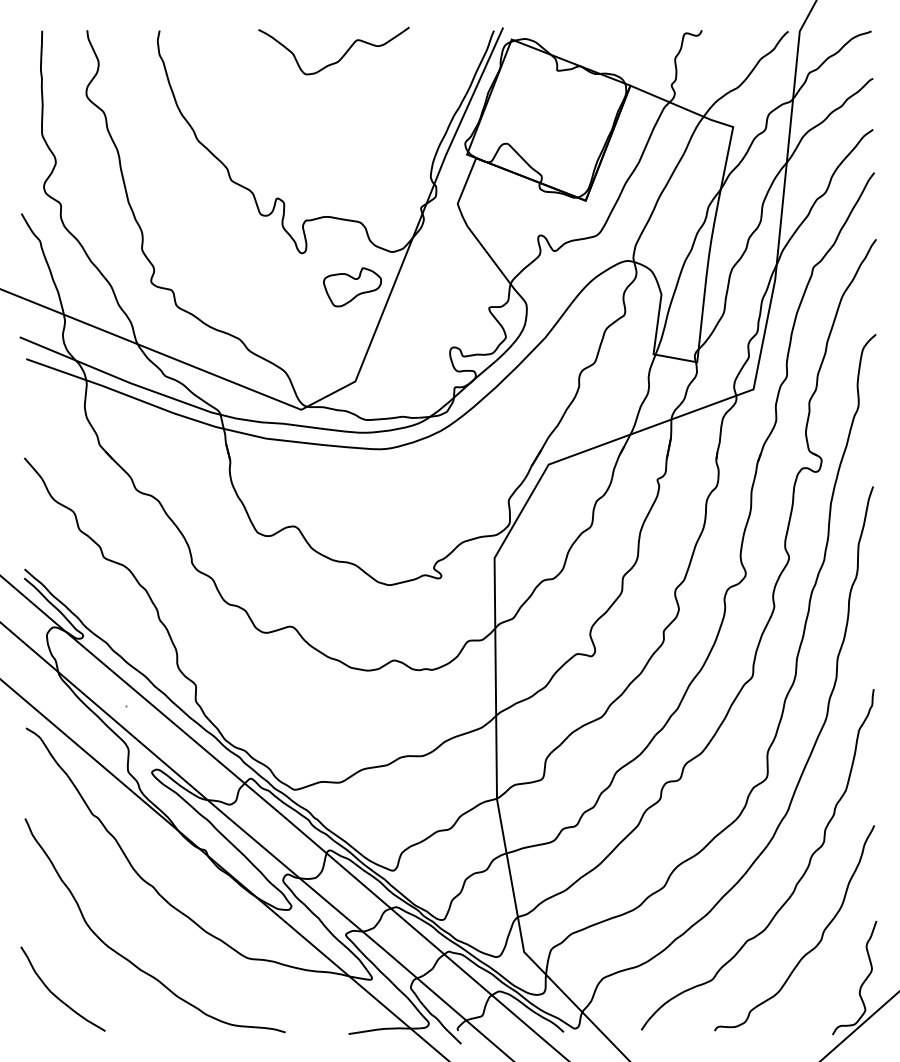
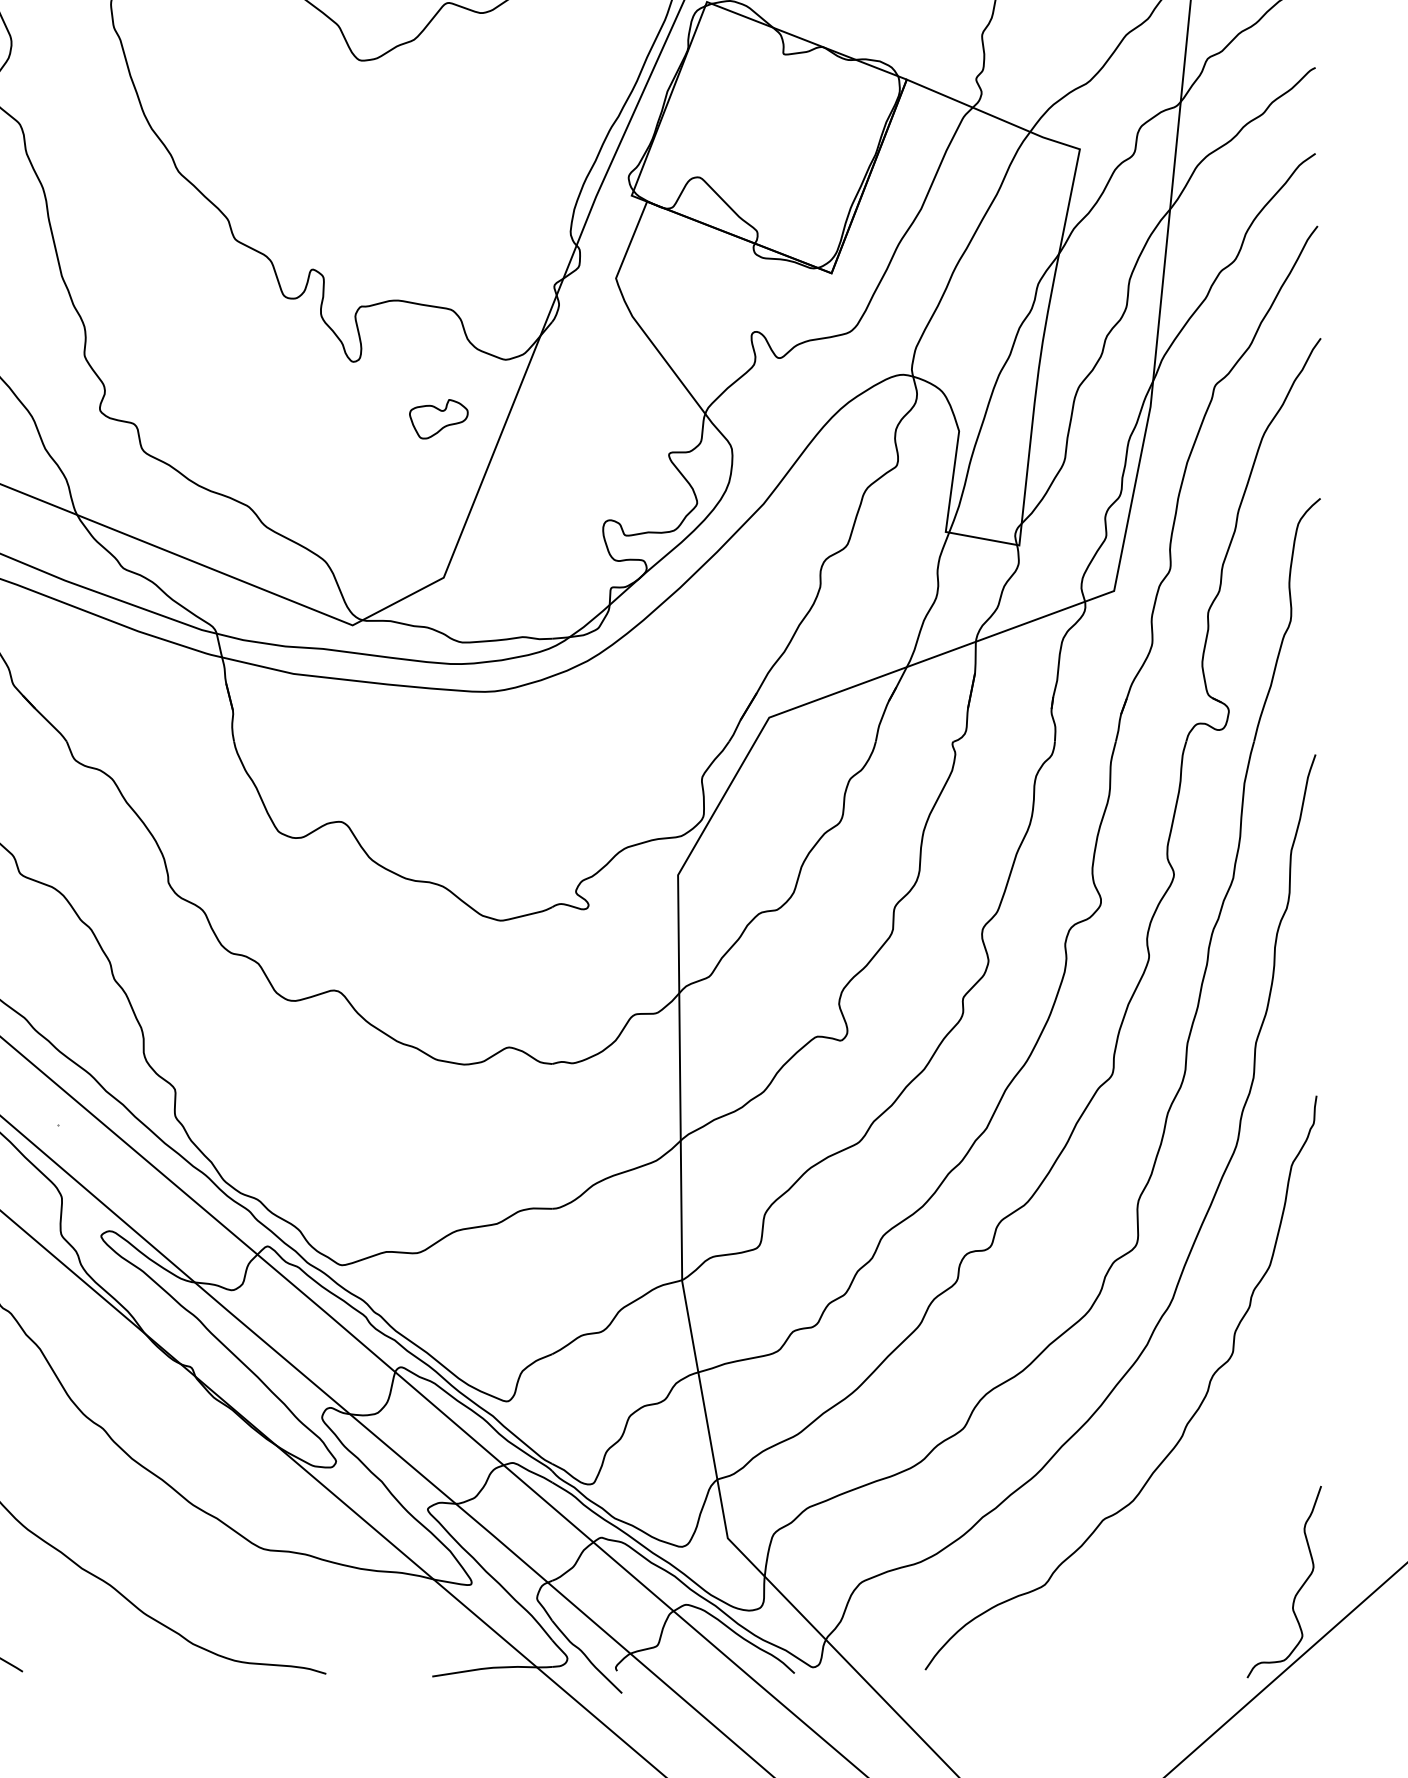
part: (352, 287) -> (438, 419), size x0.6
curve: (809, 950) -> (1208, 1535), removed

